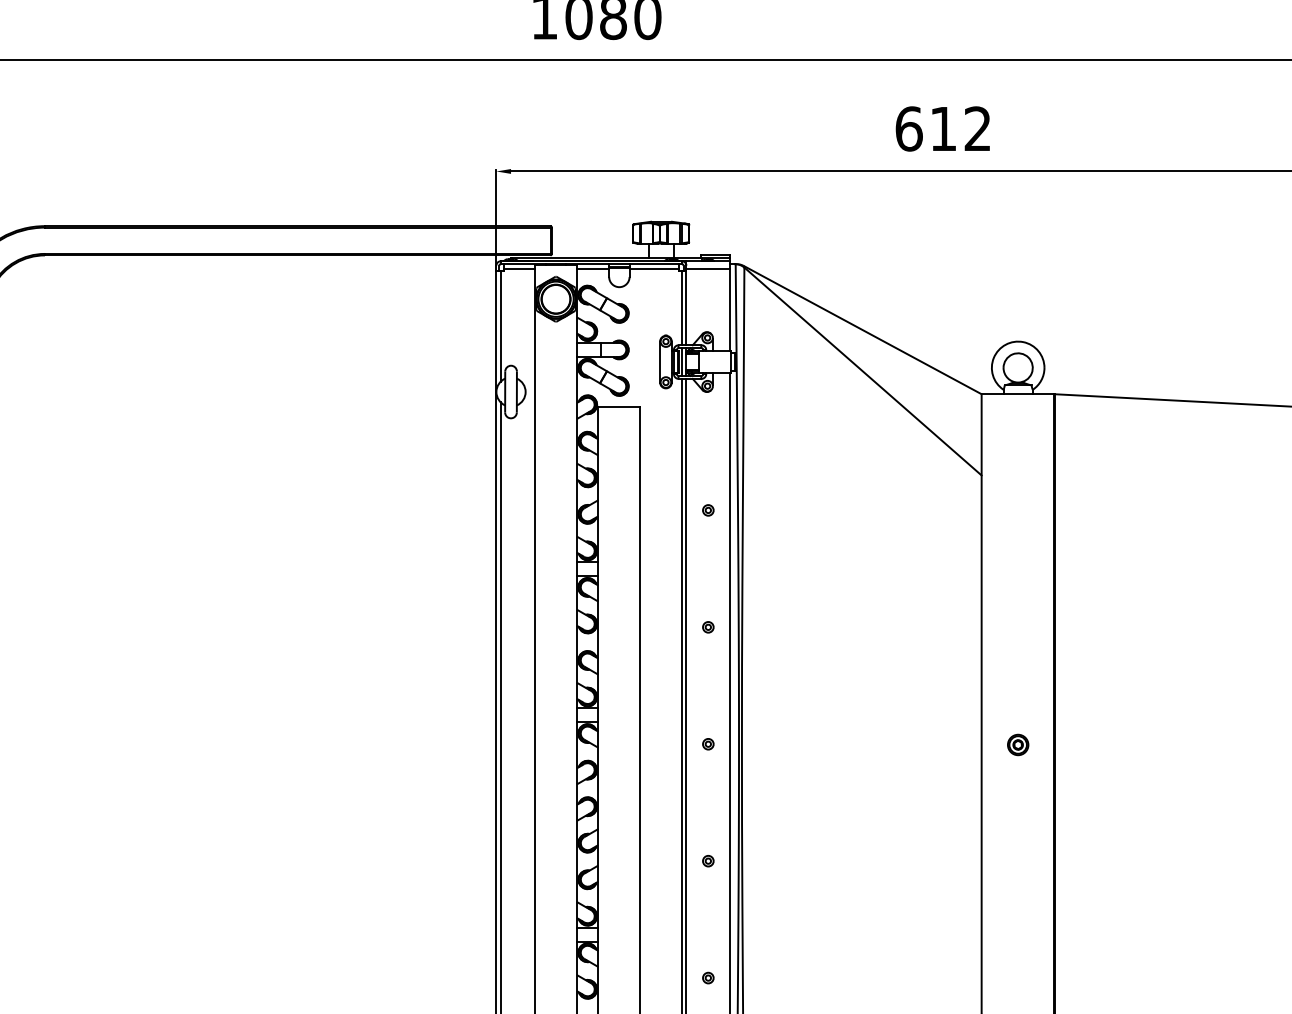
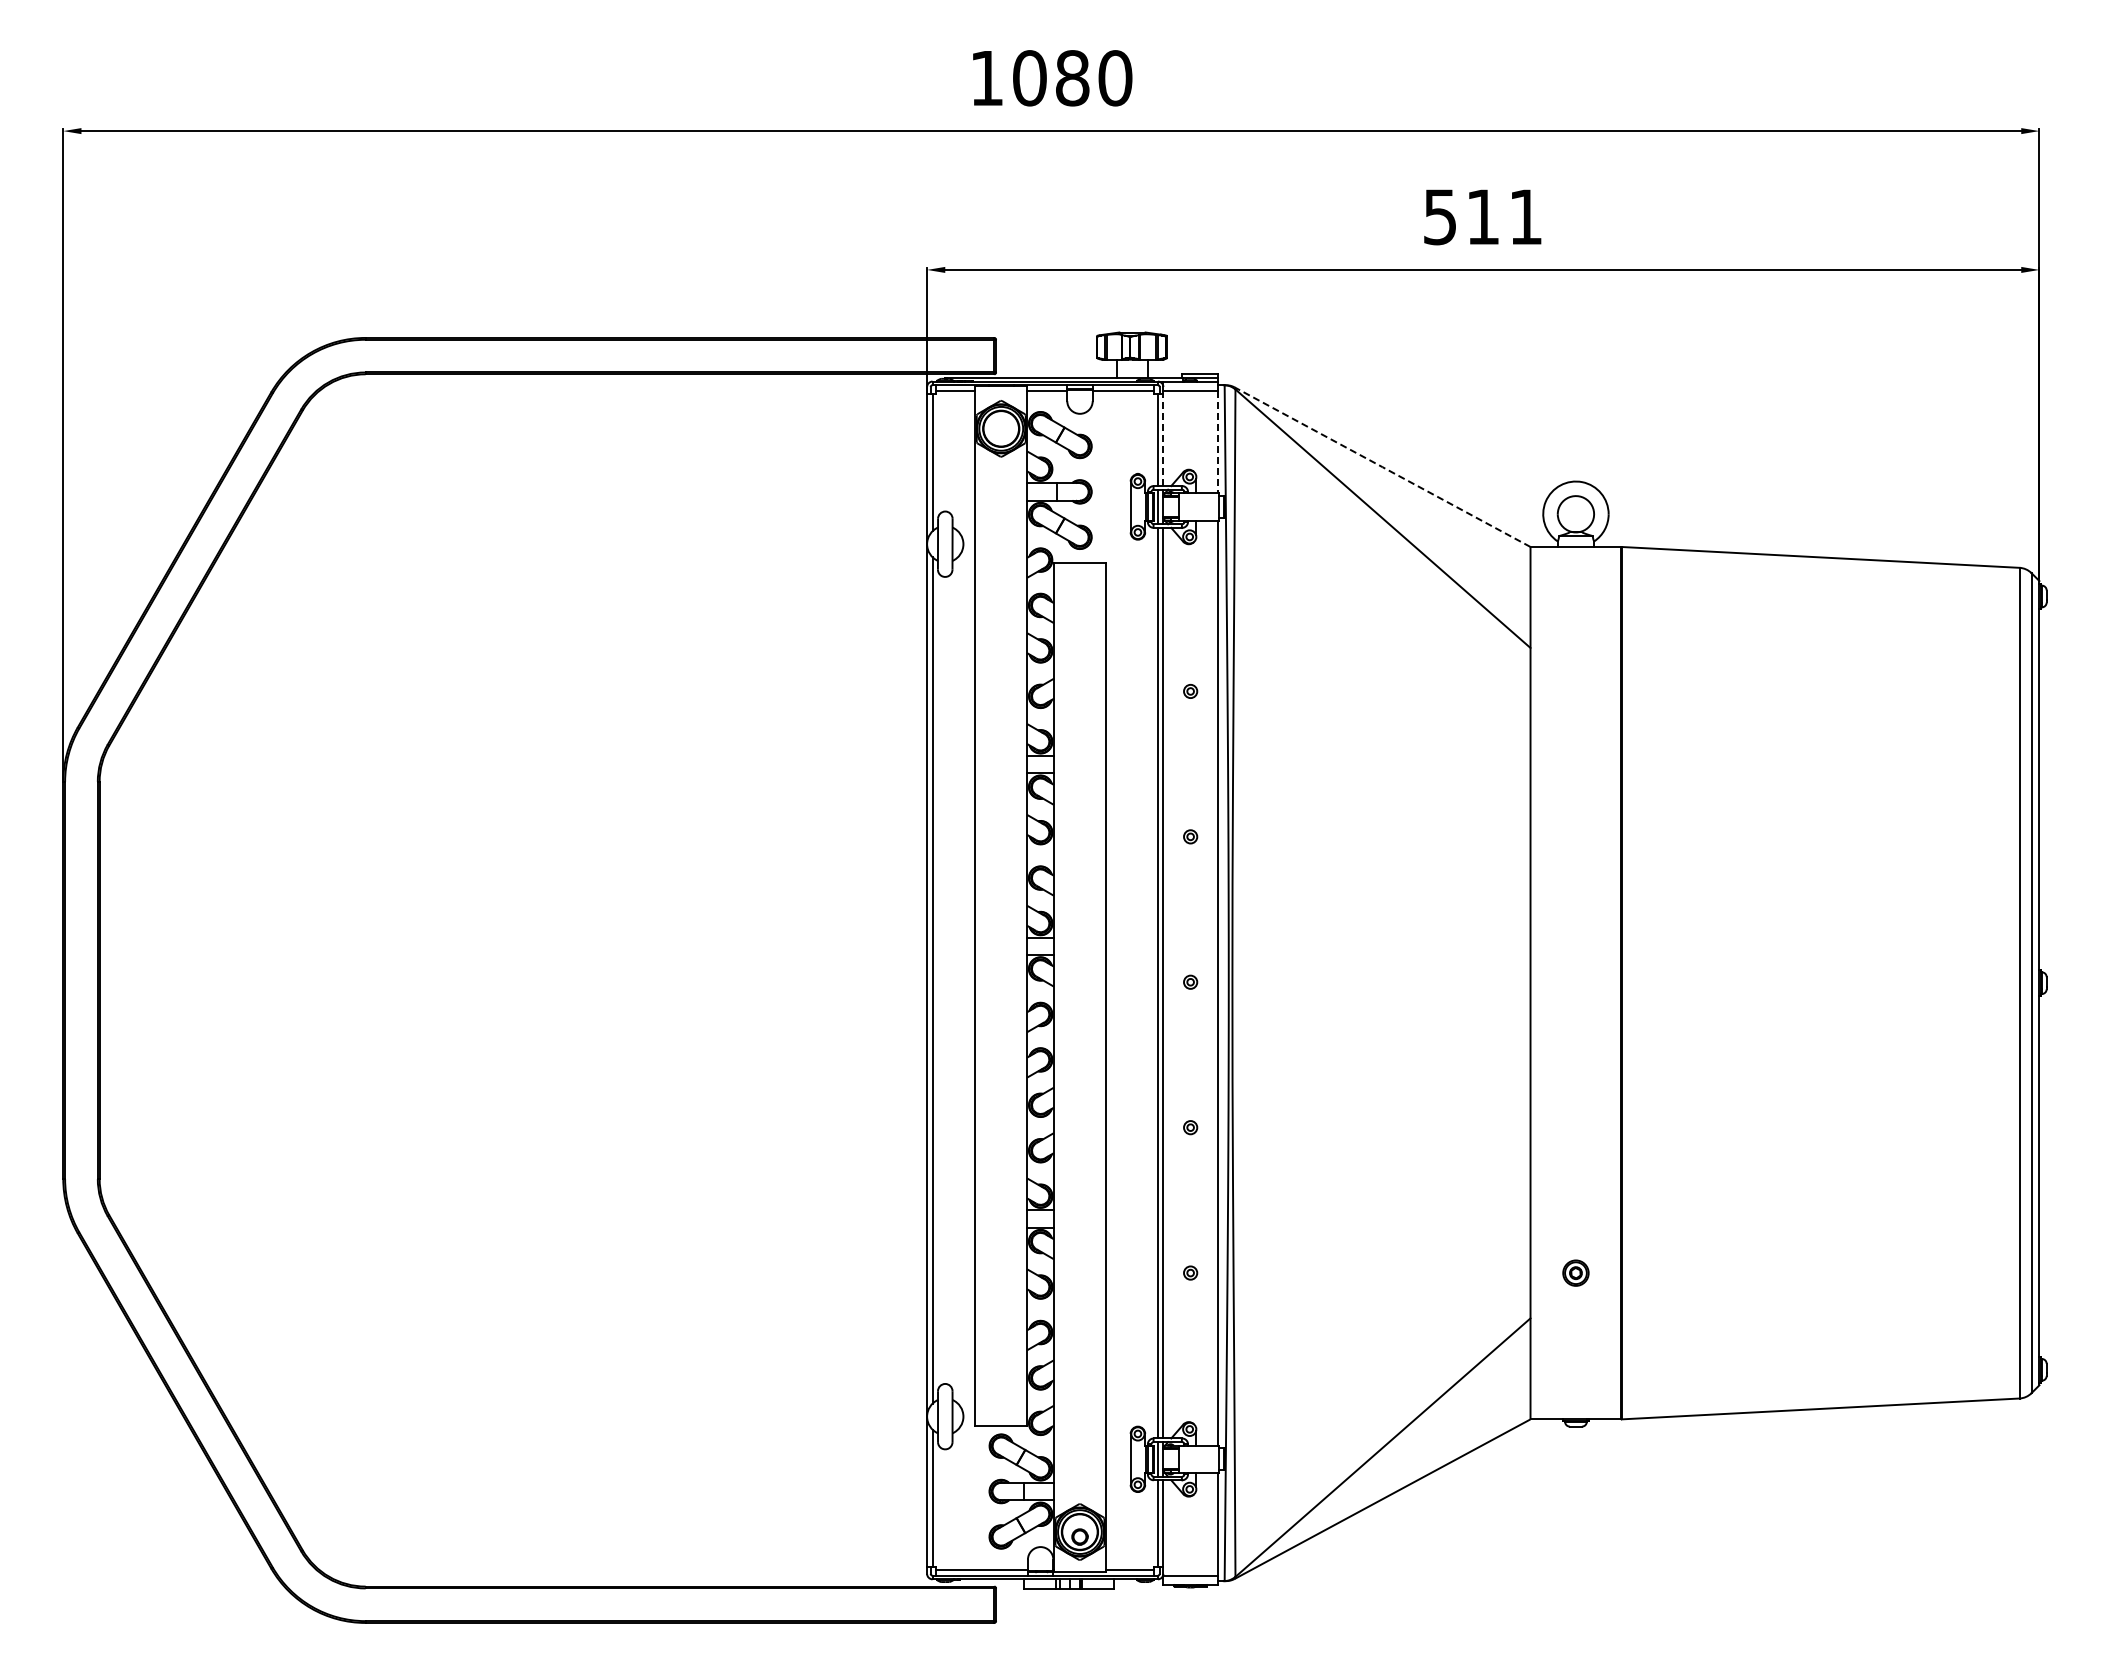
text: (943, 128) -> (1482, 216), 612 -> 511
line: (686, 307) -> (1163, 438), solid -> dashed
line: (729, 310) -> (1217, 442), solid -> dashed
line: (862, 330) -> (1382, 467), solid -> dashed
part: (1017, 744) -> (1575, 1272), moved

